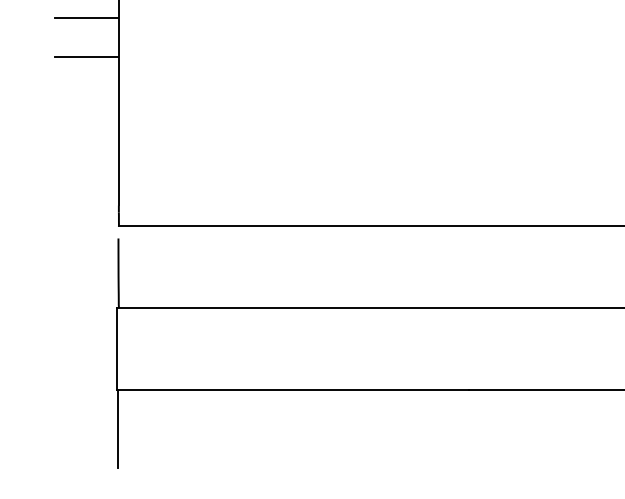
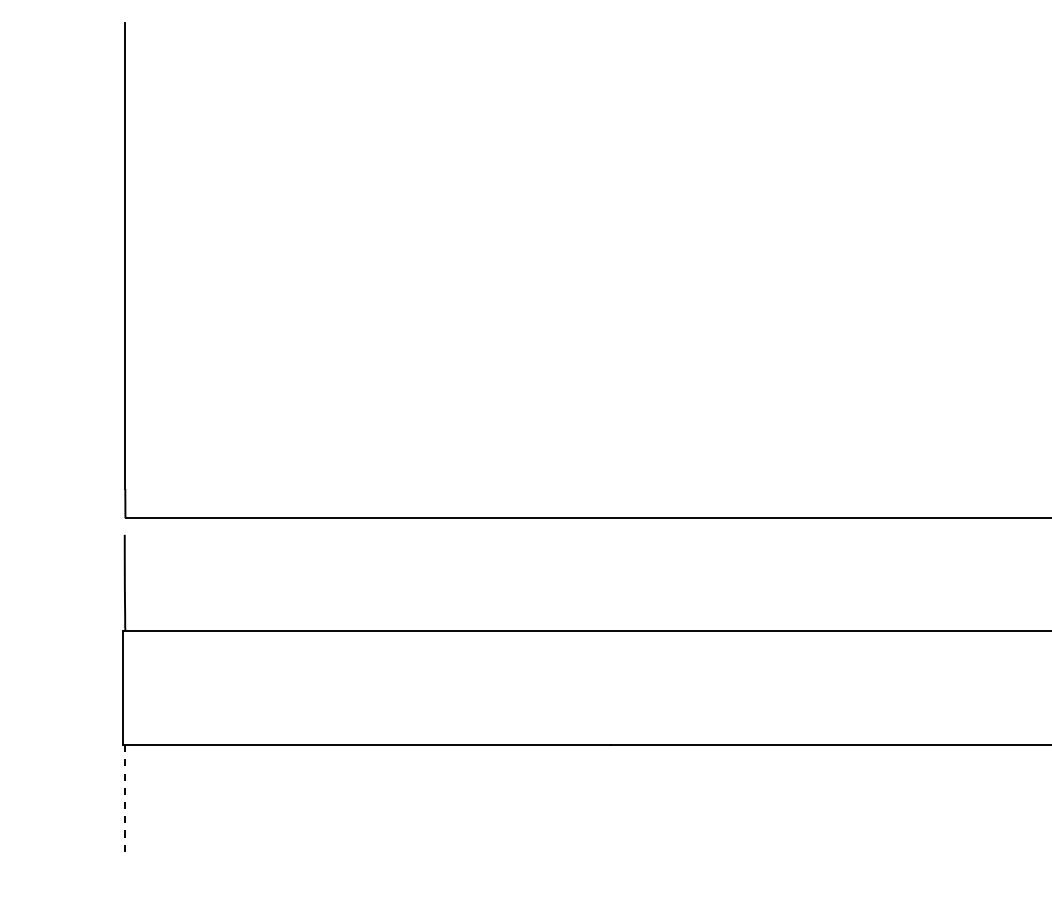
line: (86, 18) -> (80, 229), removed
line: (86, 56) -> (80, 282), removed
line: (118, 429) -> (124, 799), solid -> dashed

